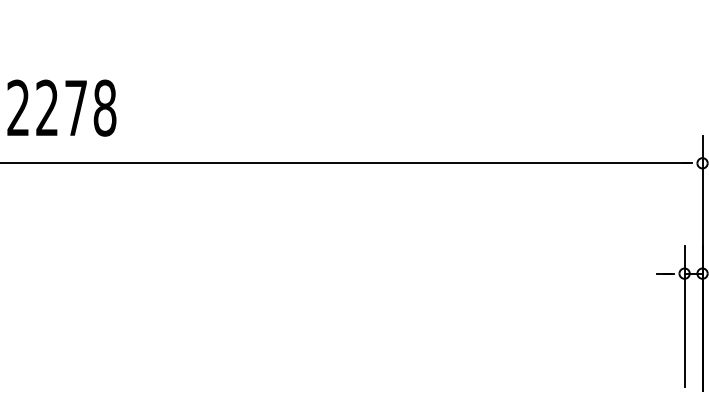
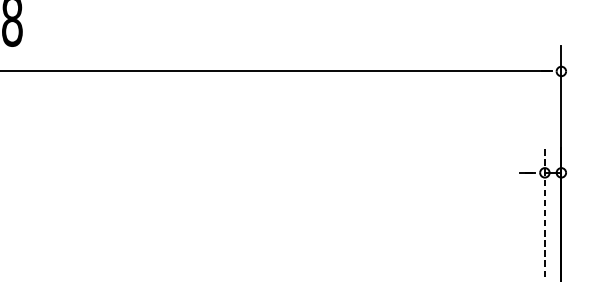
line: (684, 316) -> (544, 212), solid -> dashed

